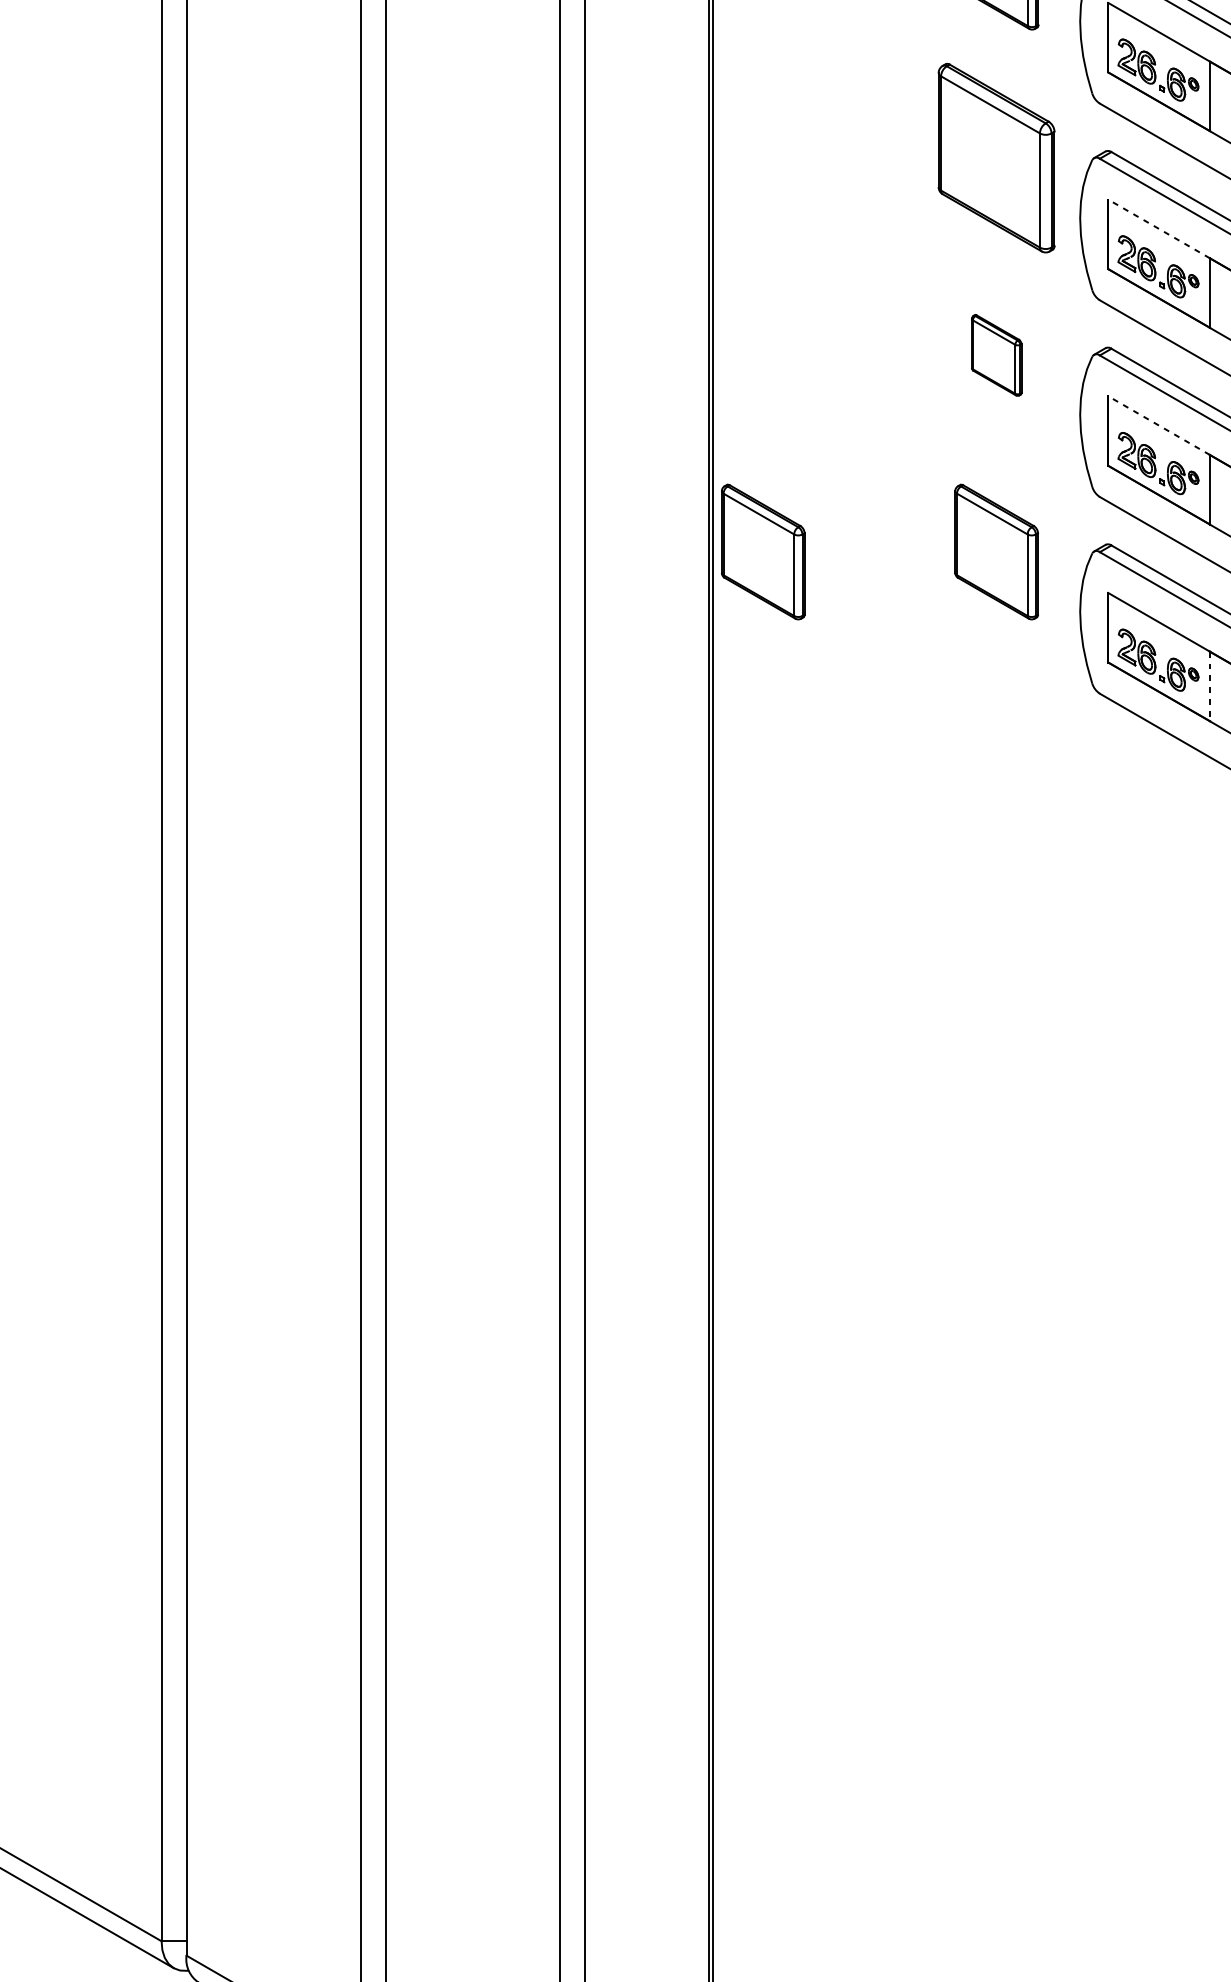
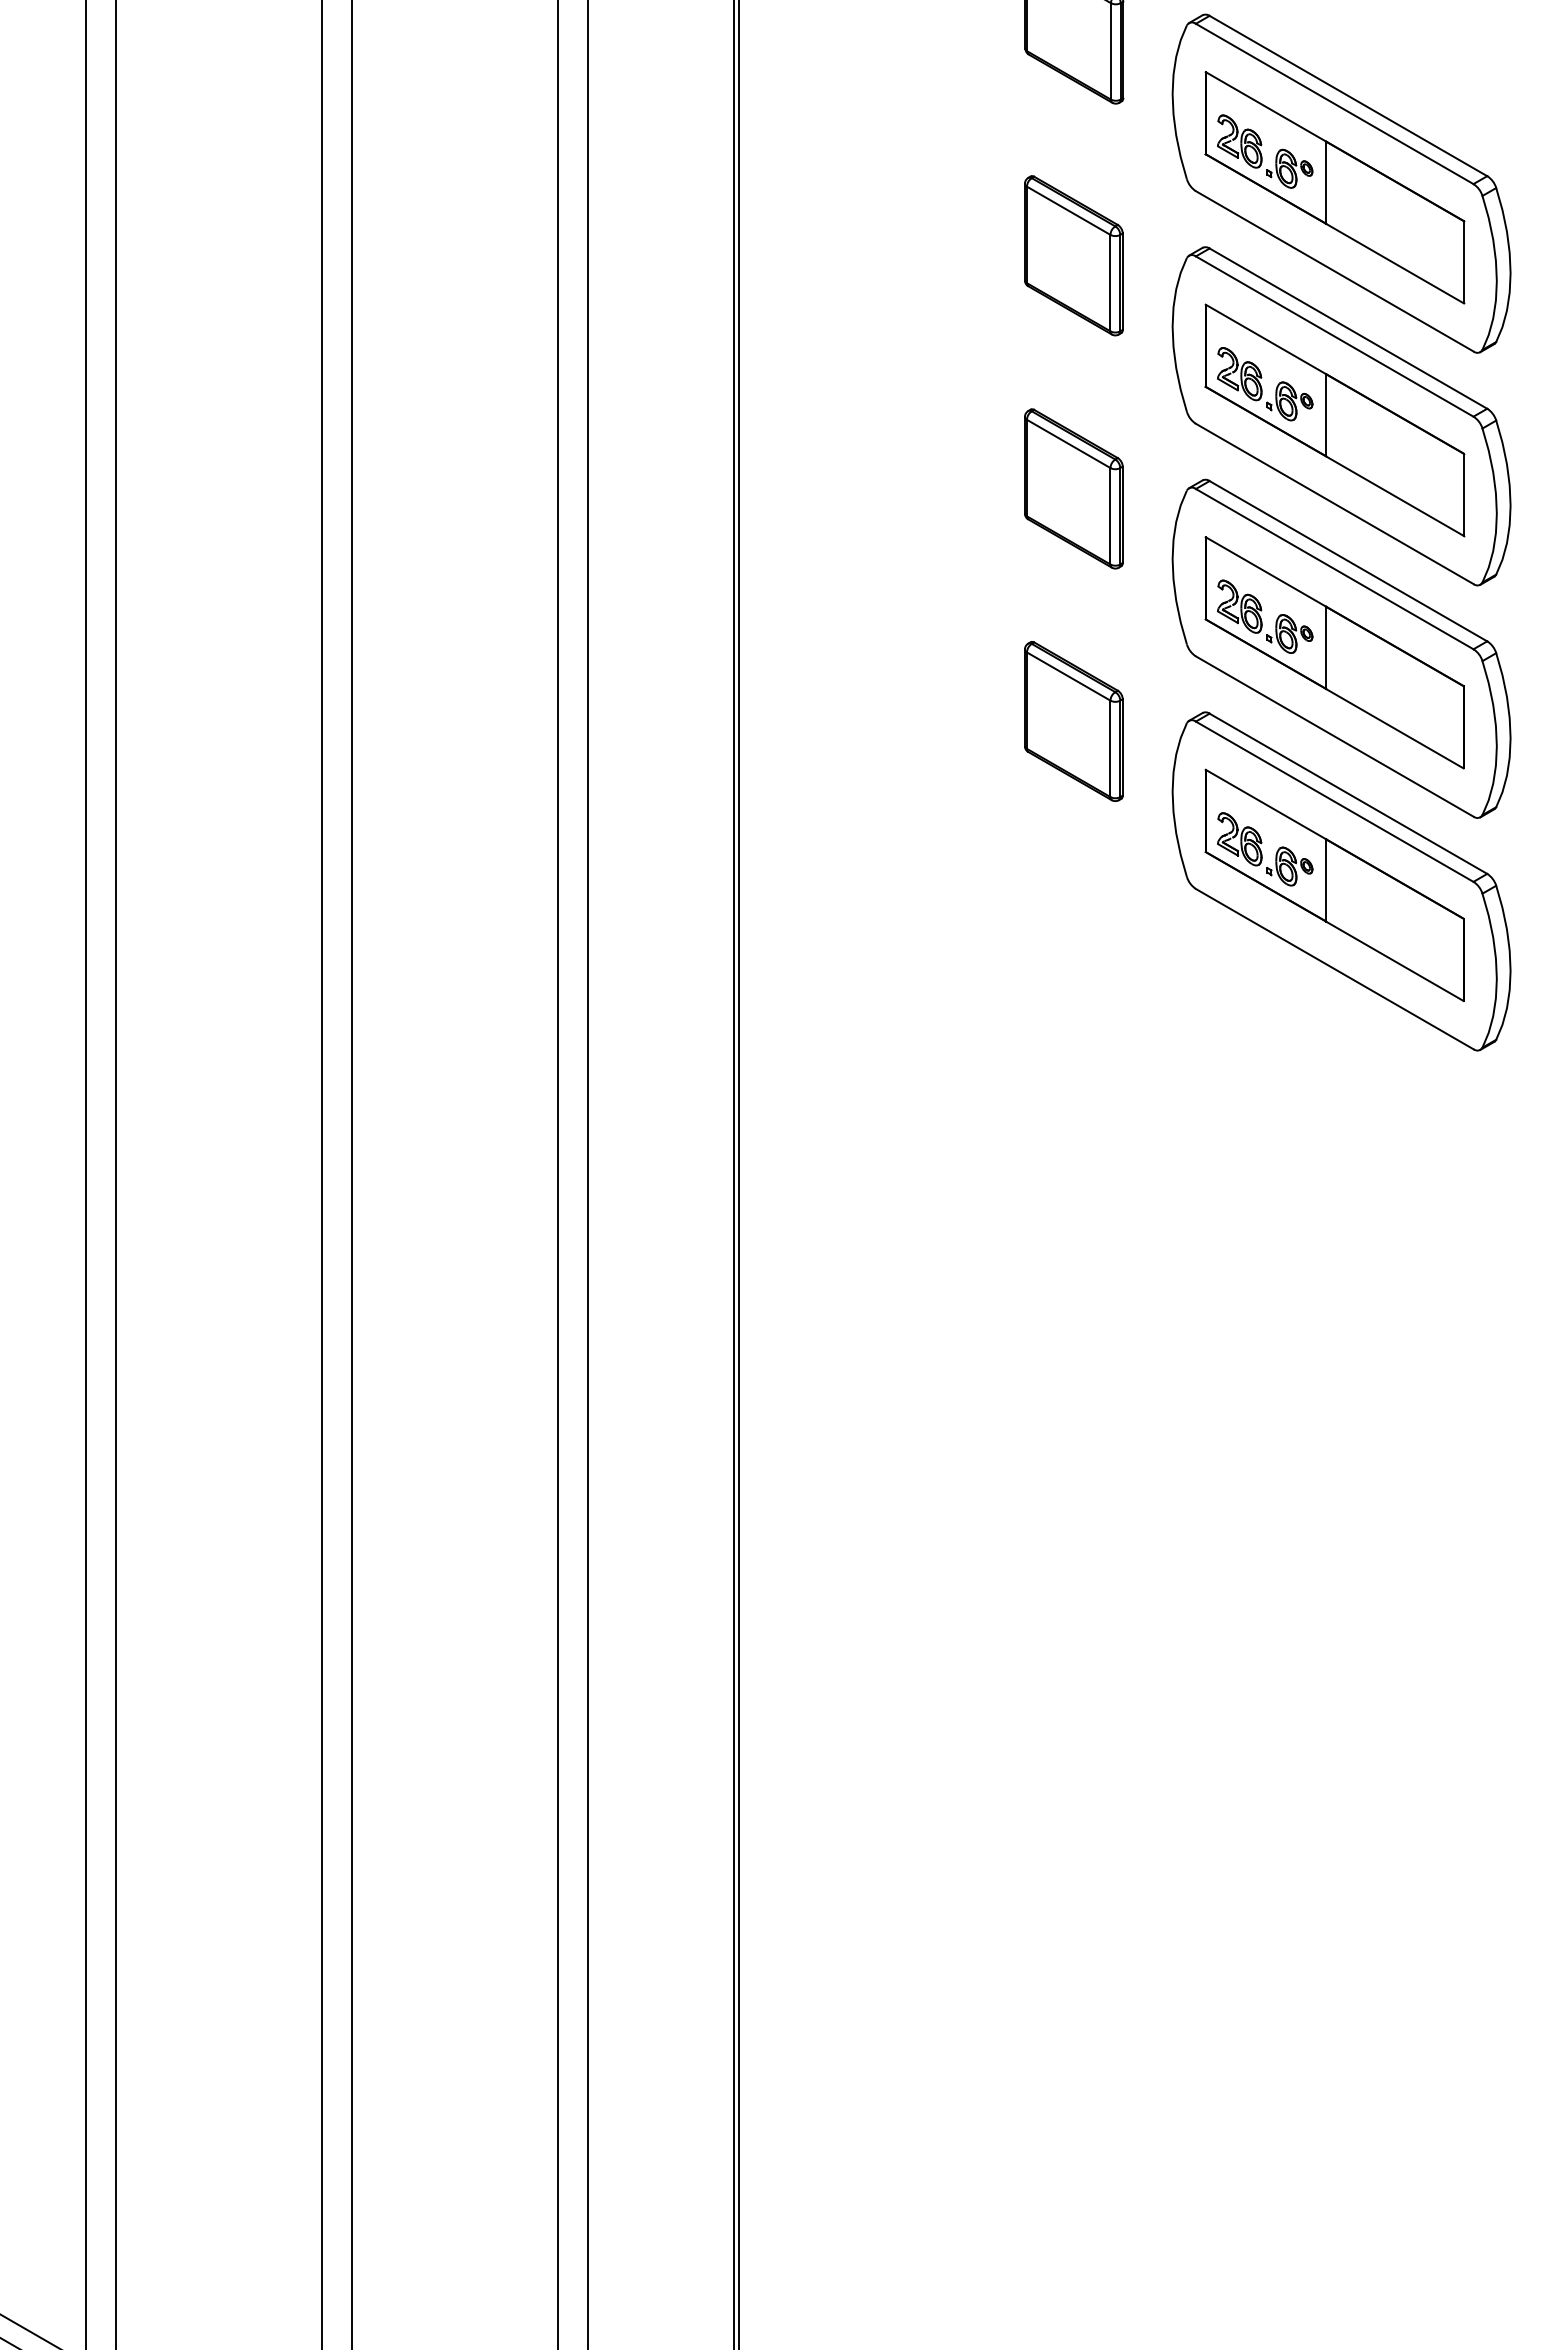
part: (996, 157) -> (1073, 255), size x0.71
line: (1158, 229) -> (1265, 339), dashed -> solid
part: (996, 355) -> (1073, 488), size x1.67
line: (1158, 425) -> (1265, 571), dashed -> solid
part: (762, 552) -> (797, 721), removed
line: (1210, 686) -> (1326, 880), dashed -> solid

